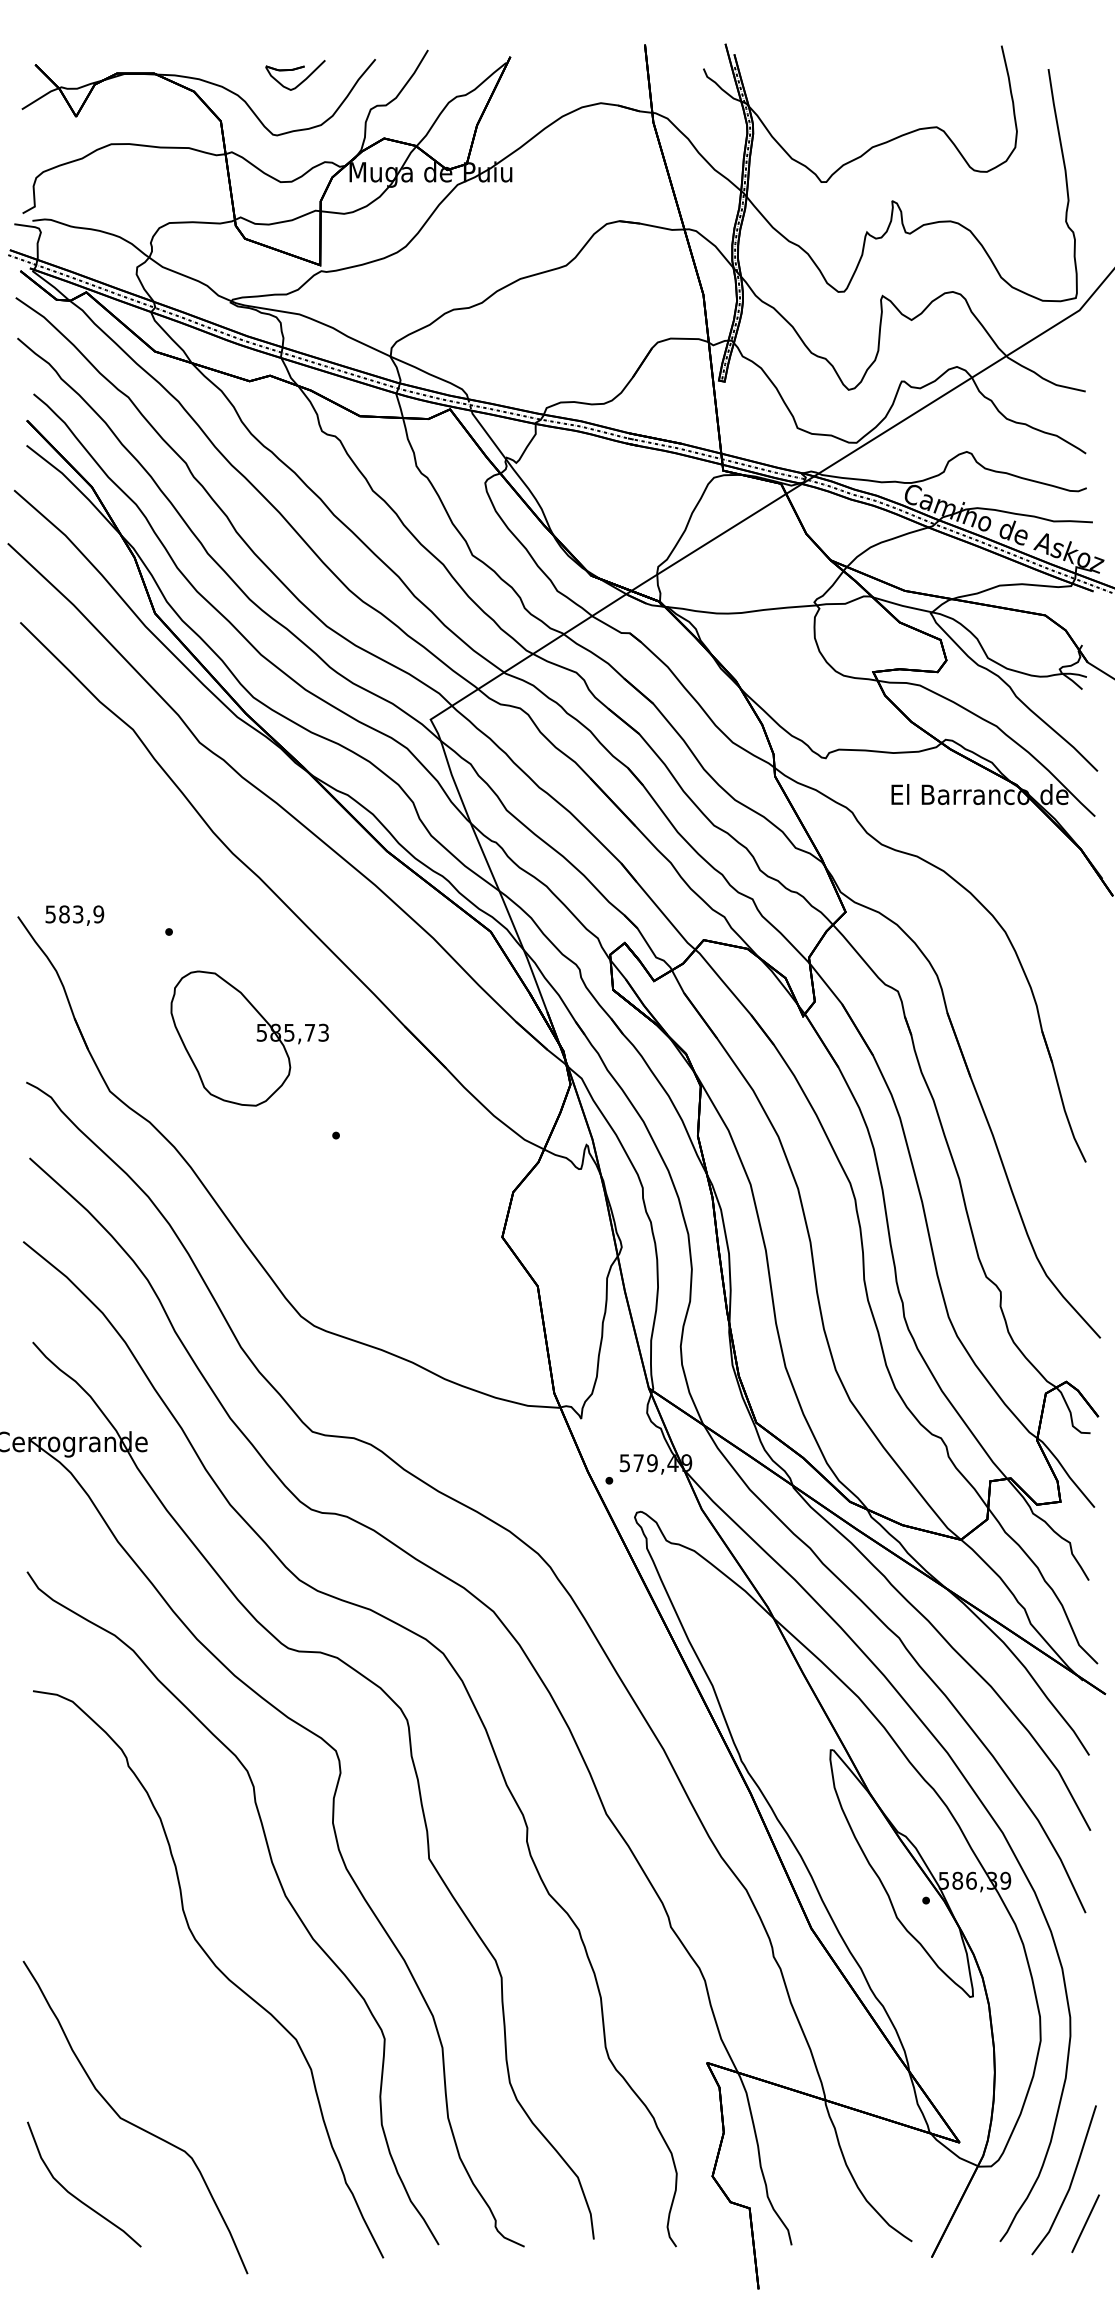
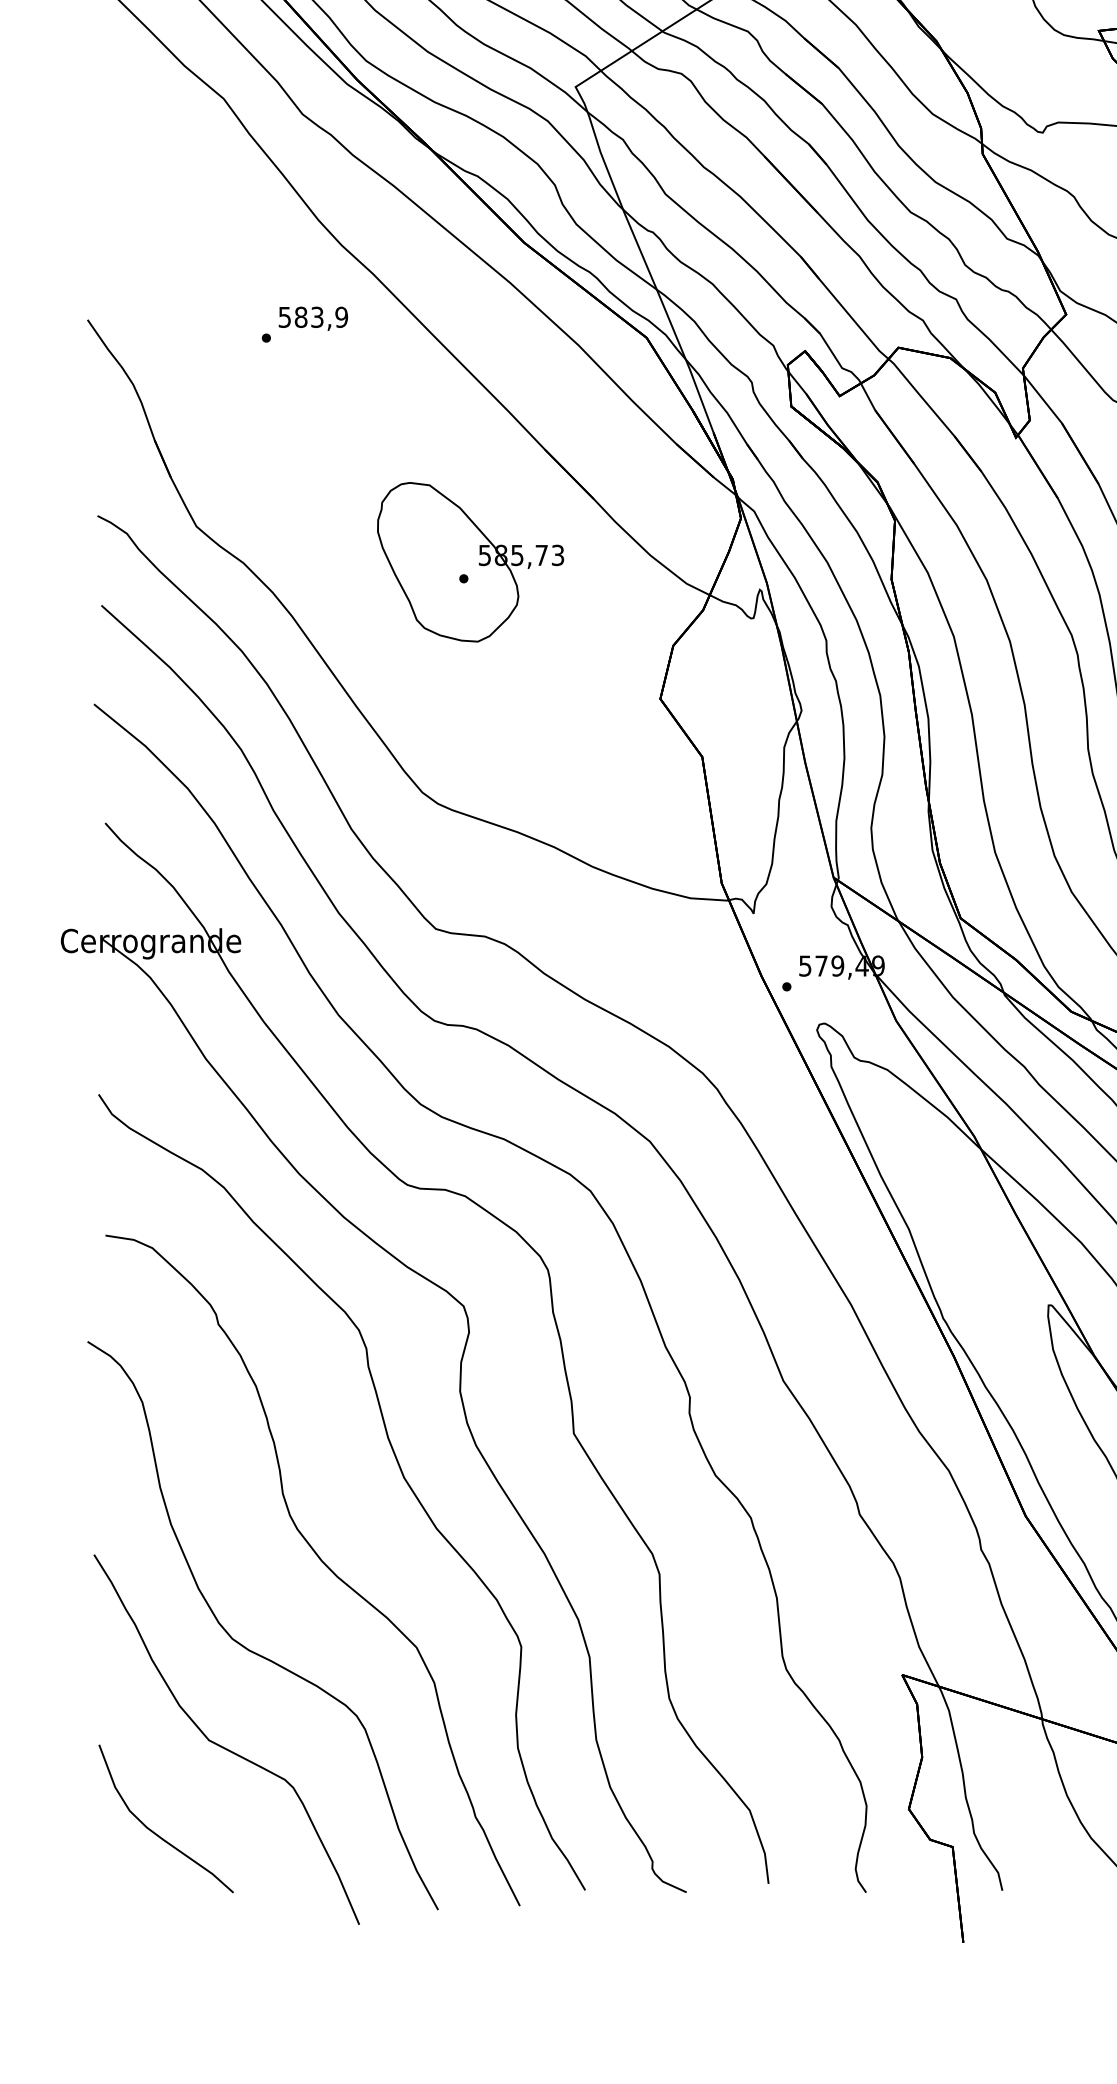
text: (74, 915) -> (312, 318), moved
part: (249, 1038) -> (470, 562), moved
curve: (151, 2038) -> (245, 1646), added

